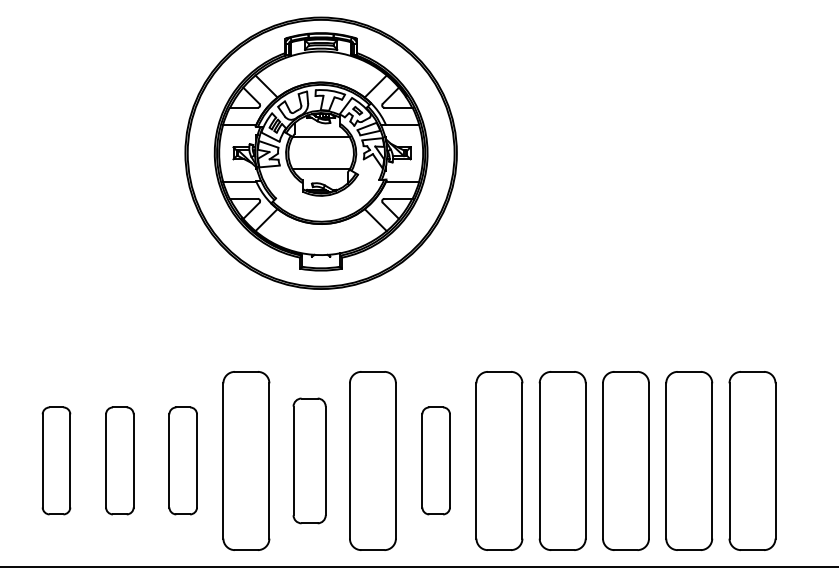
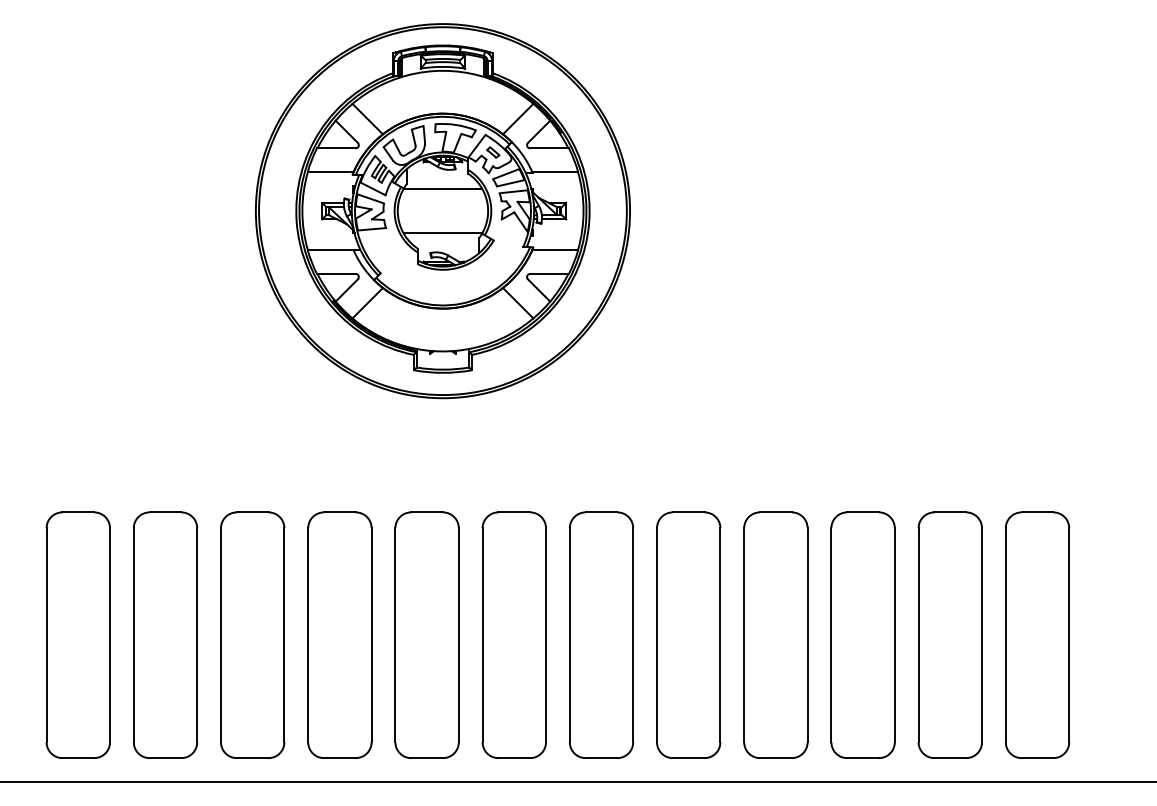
part: (56, 460) -> (77, 634), size x1.67
part: (119, 460) -> (165, 634), size x1.67
part: (182, 460) -> (252, 634), size x1.67
part: (309, 460) -> (426, 634), size x1.43
part: (436, 460) -> (601, 634), size x1.67

